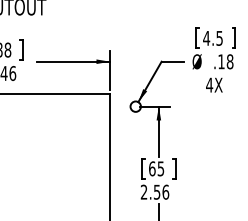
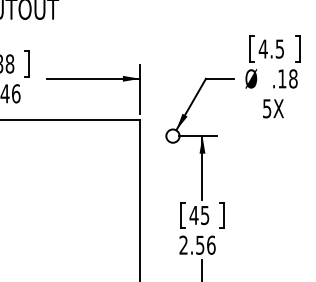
text: (209, 85) -> (266, 108), 4X -> 5X
text: (151, 168) -> (193, 215), 65 -> 45

